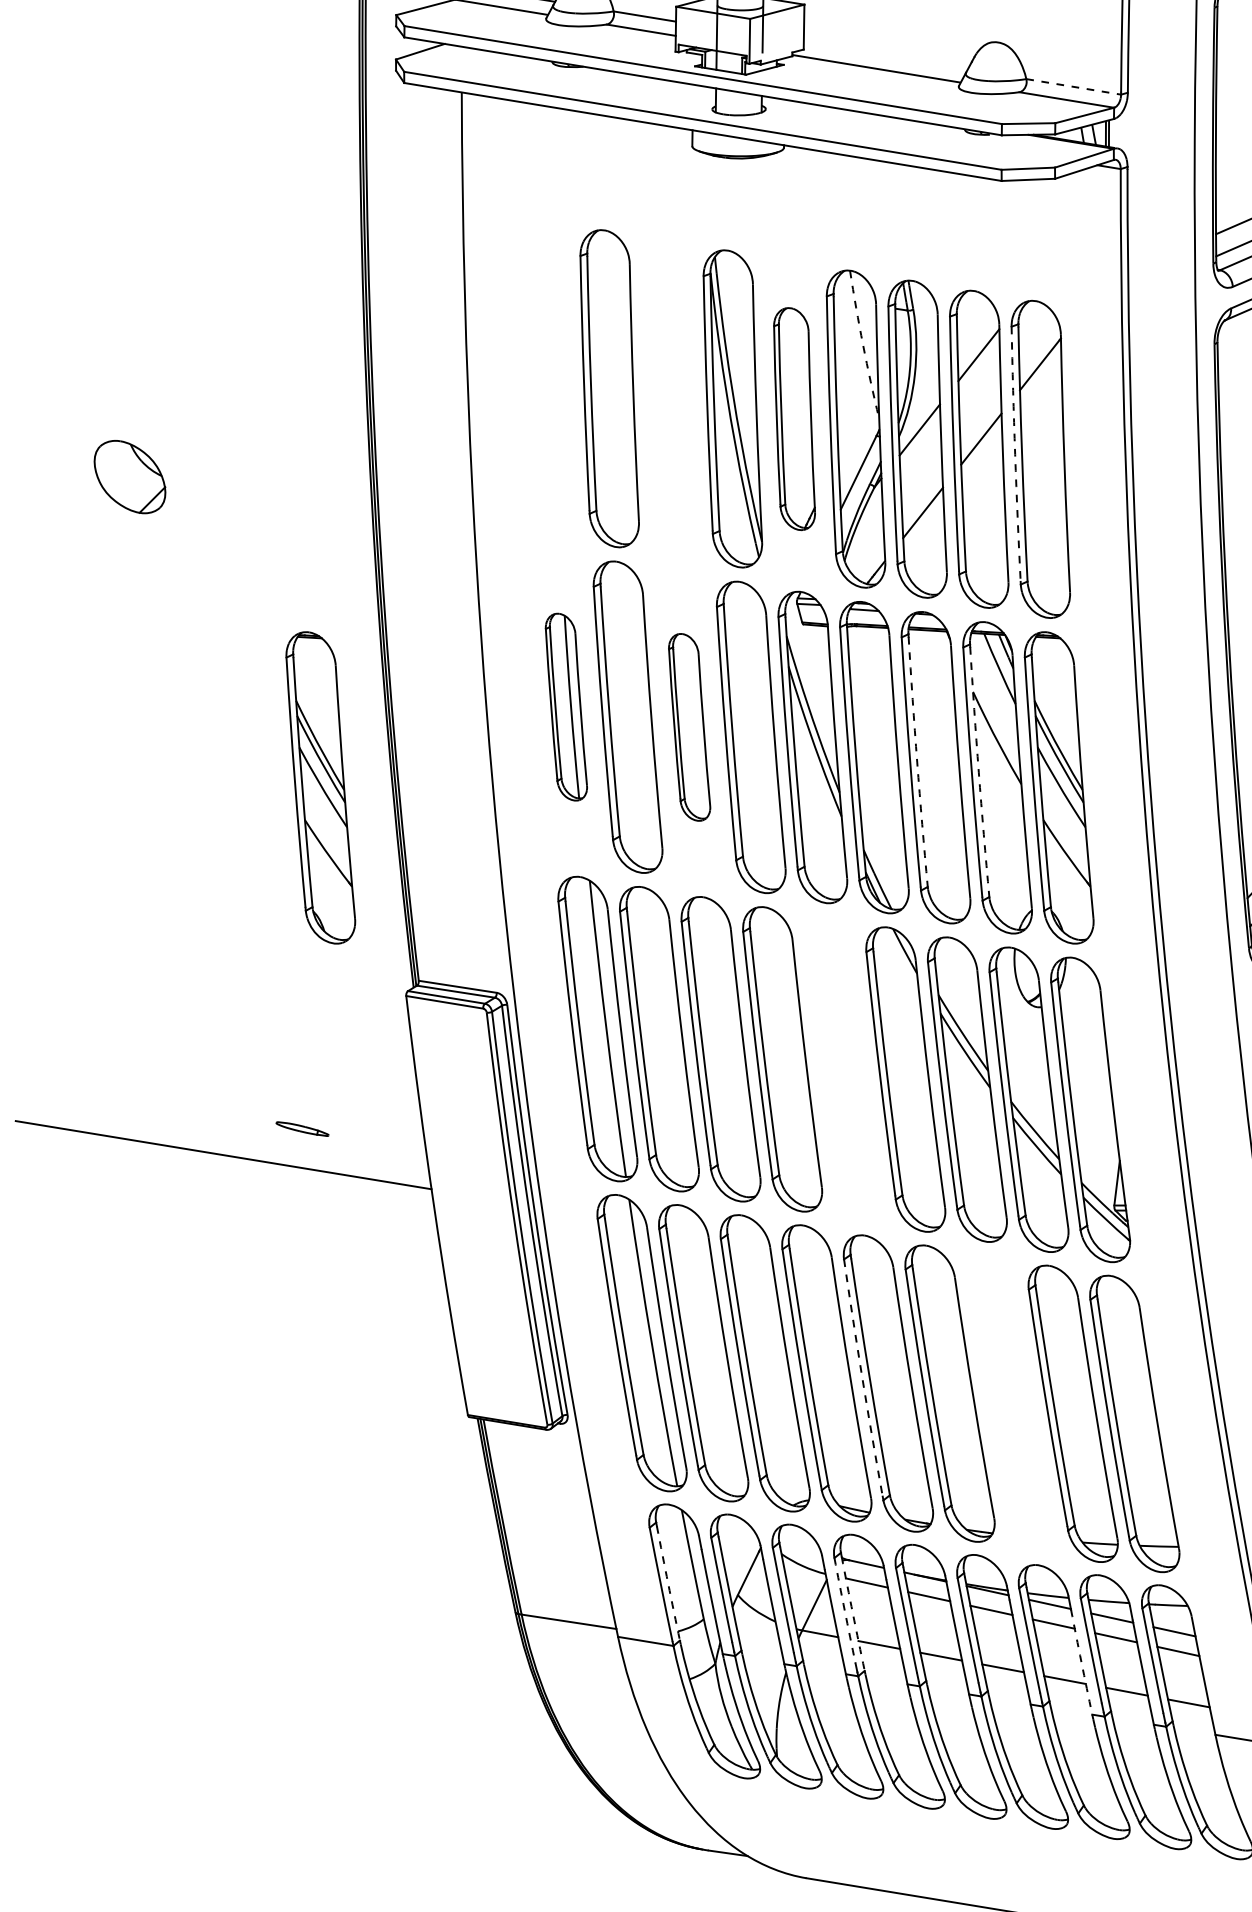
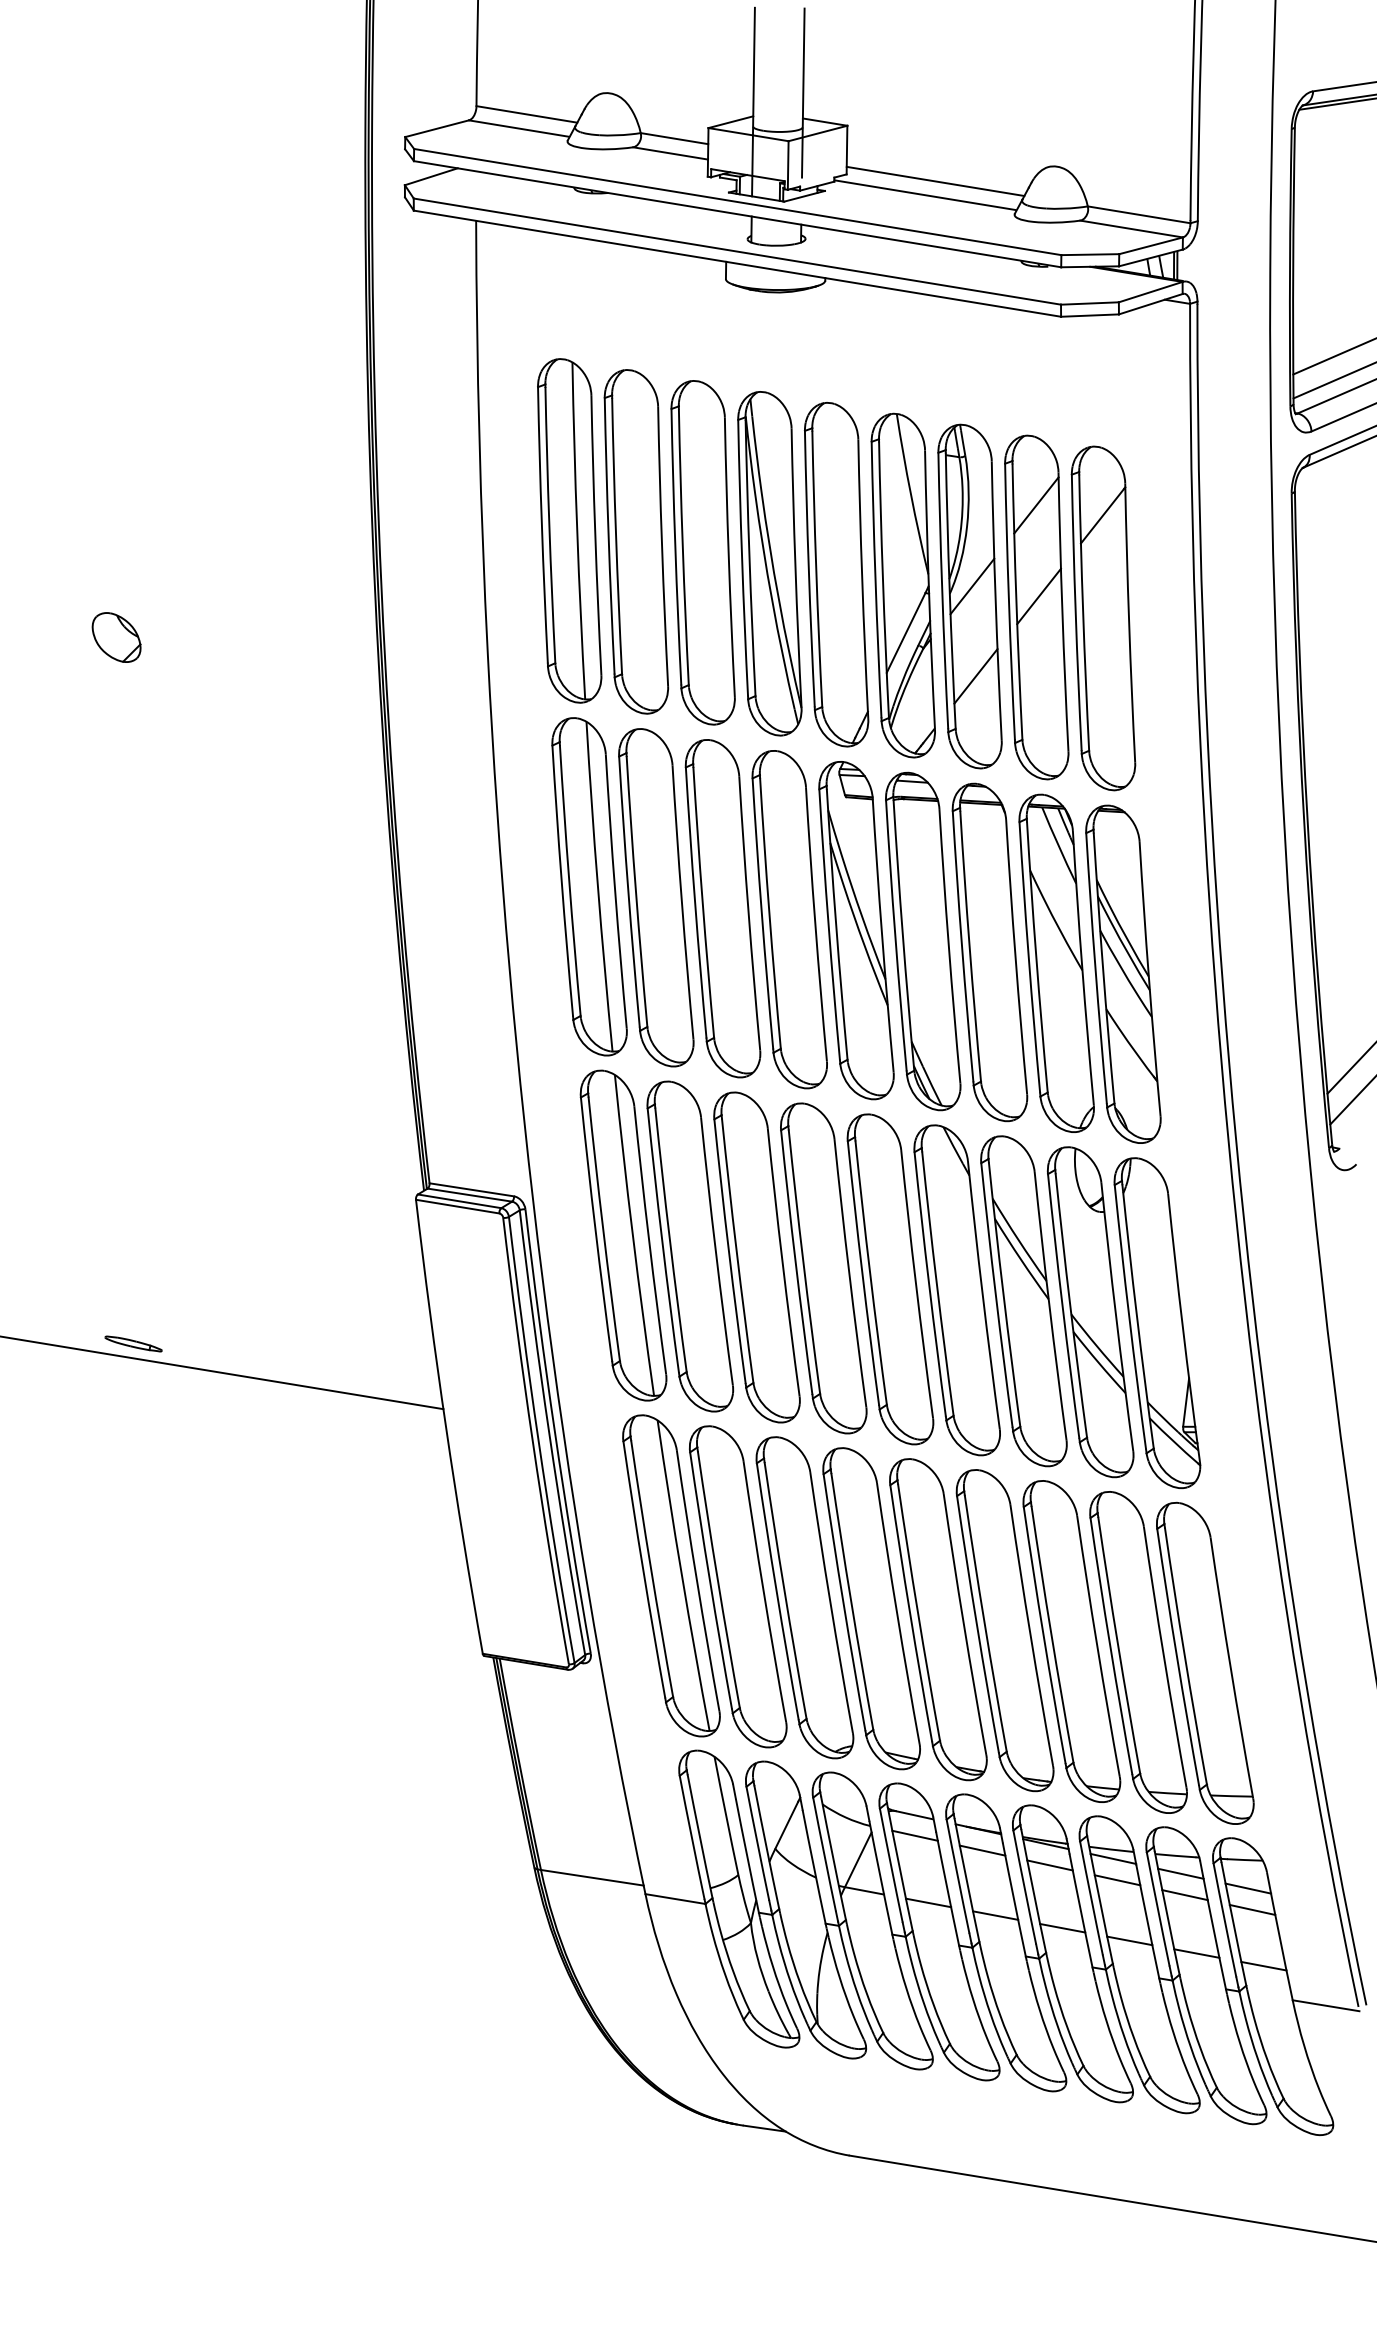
line: (885, 56) -> (935, 181), added
line: (1074, 86) -> (1139, 214), dashed -> solid
arc: (862, 345) -> (910, 494), dashed -> solid
part: (547, 378) -> (569, 530), added
part: (670, 398) -> (702, 552), added
part: (794, 418) -> (836, 574), size x1.43
arc: (1014, 453) -> (1075, 612), dashed -> solid
part: (129, 477) -> (116, 637), size x0.62
part: (566, 706) -> (589, 886), size x1.67
part: (689, 727) -> (722, 908), size x1.67
arc: (917, 762) -> (969, 946), dashed -> solid
arc: (978, 772) -> (1036, 957), dashed -> solid
part: (320, 787) -> (323, 973), removed
part: (844, 1069) -> (890, 1279), added
part: (302, 1128) -> (133, 1343), moved
arc: (862, 1377) -> (910, 1613), dashed -> solid
part: (1011, 1403) -> (1071, 1641), added
arc: (667, 1583) -> (699, 1836), dashed -> solid
arc: (845, 1610) -> (891, 1865), dashed -> solid
arc: (852, 1614) -> (899, 1869), dashed -> solid
arc: (1081, 1662) -> (1147, 1921), dashed -> solid

